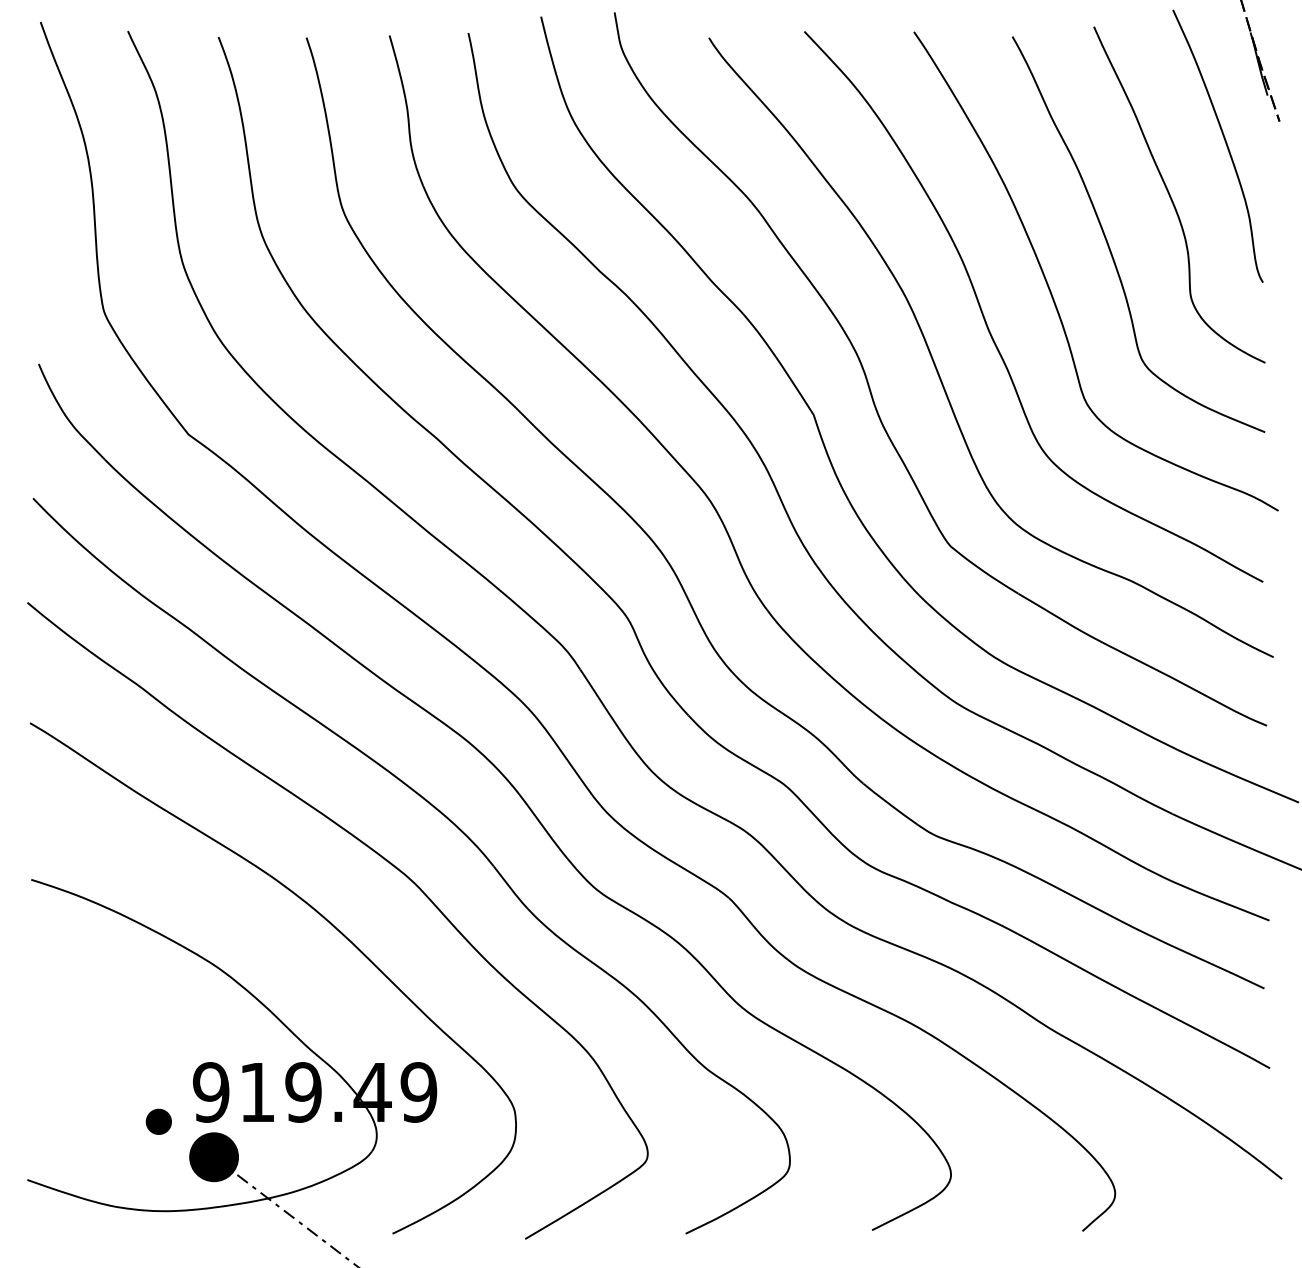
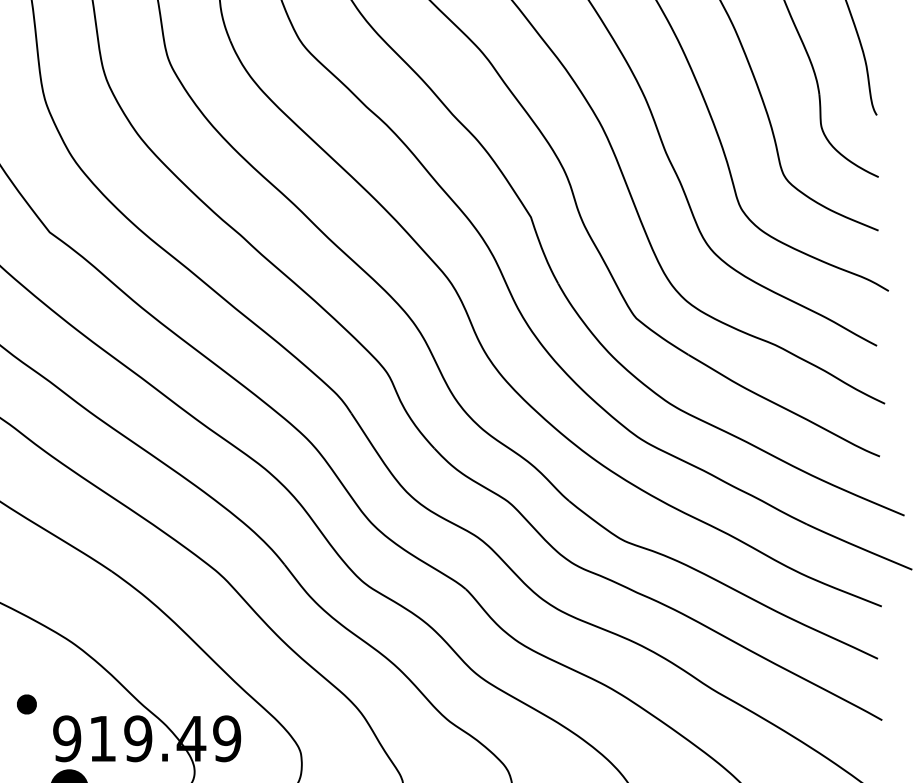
part: (158, 1121) -> (26, 704), moved

